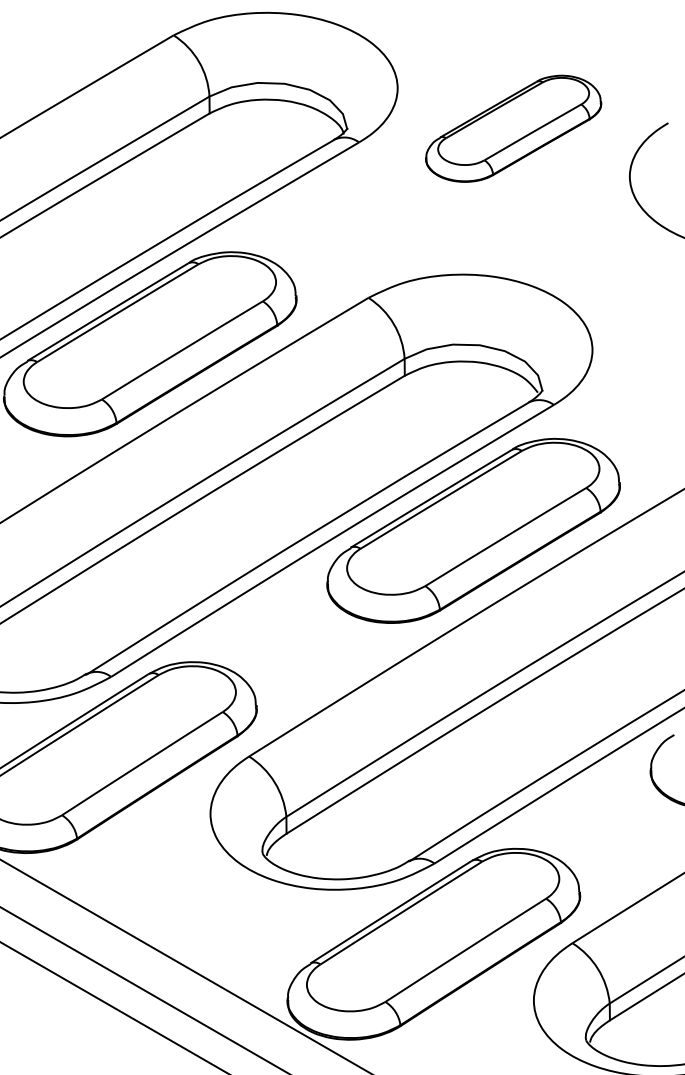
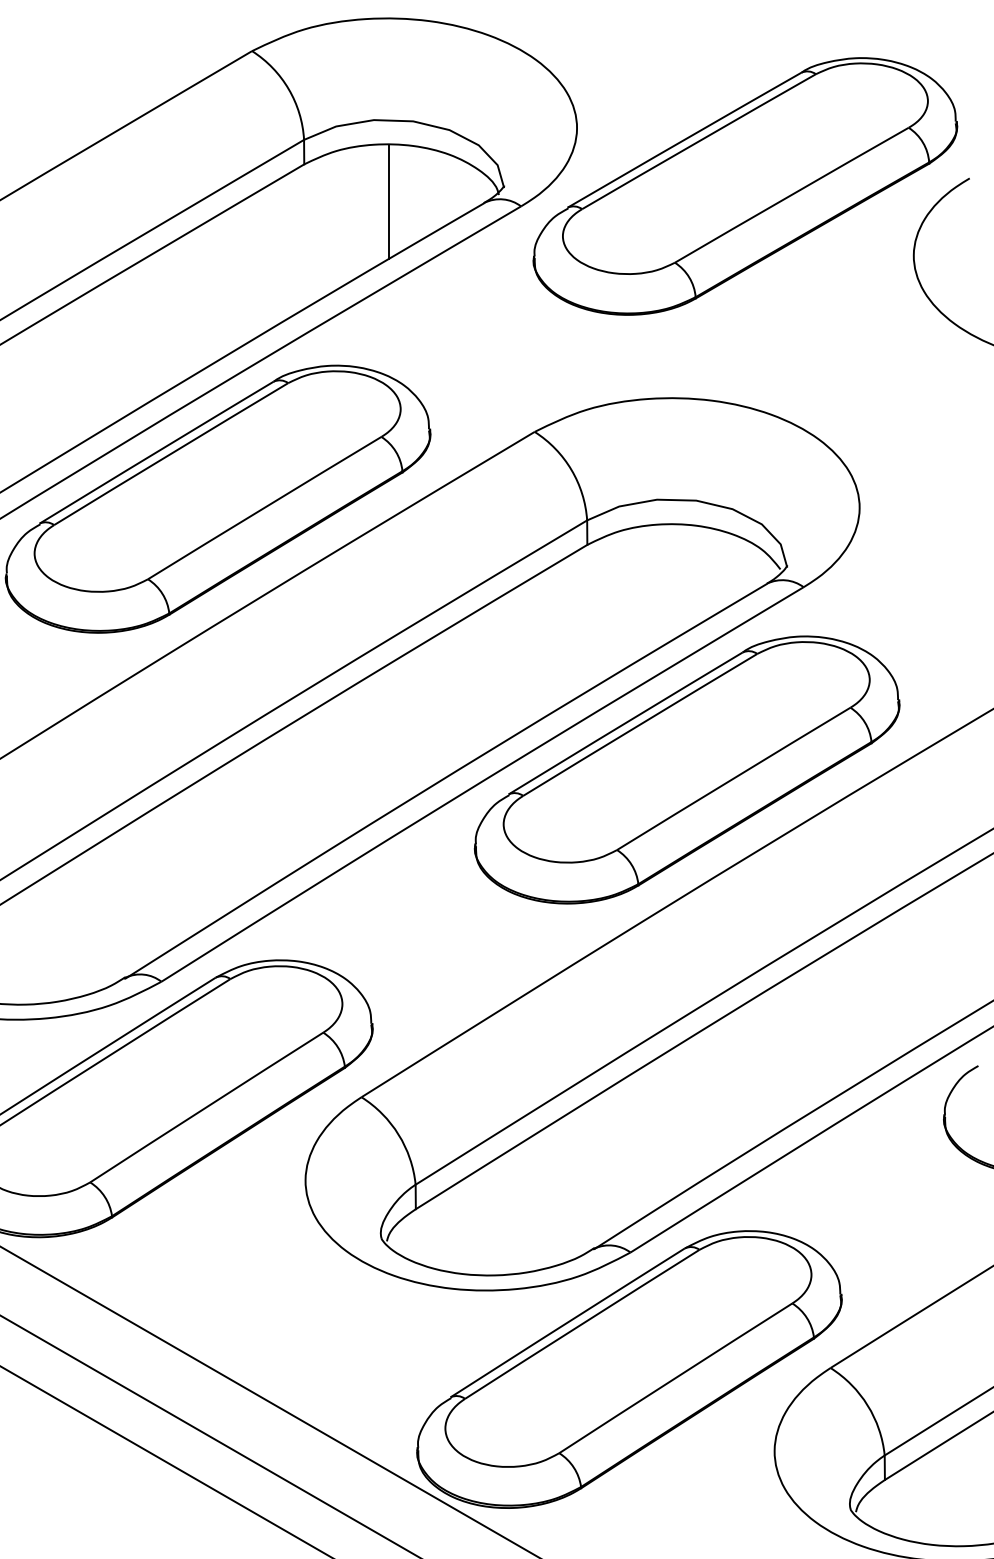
part: (513, 128) -> (745, 186), size x1.67
line: (268, 139) -> (389, 202), added

